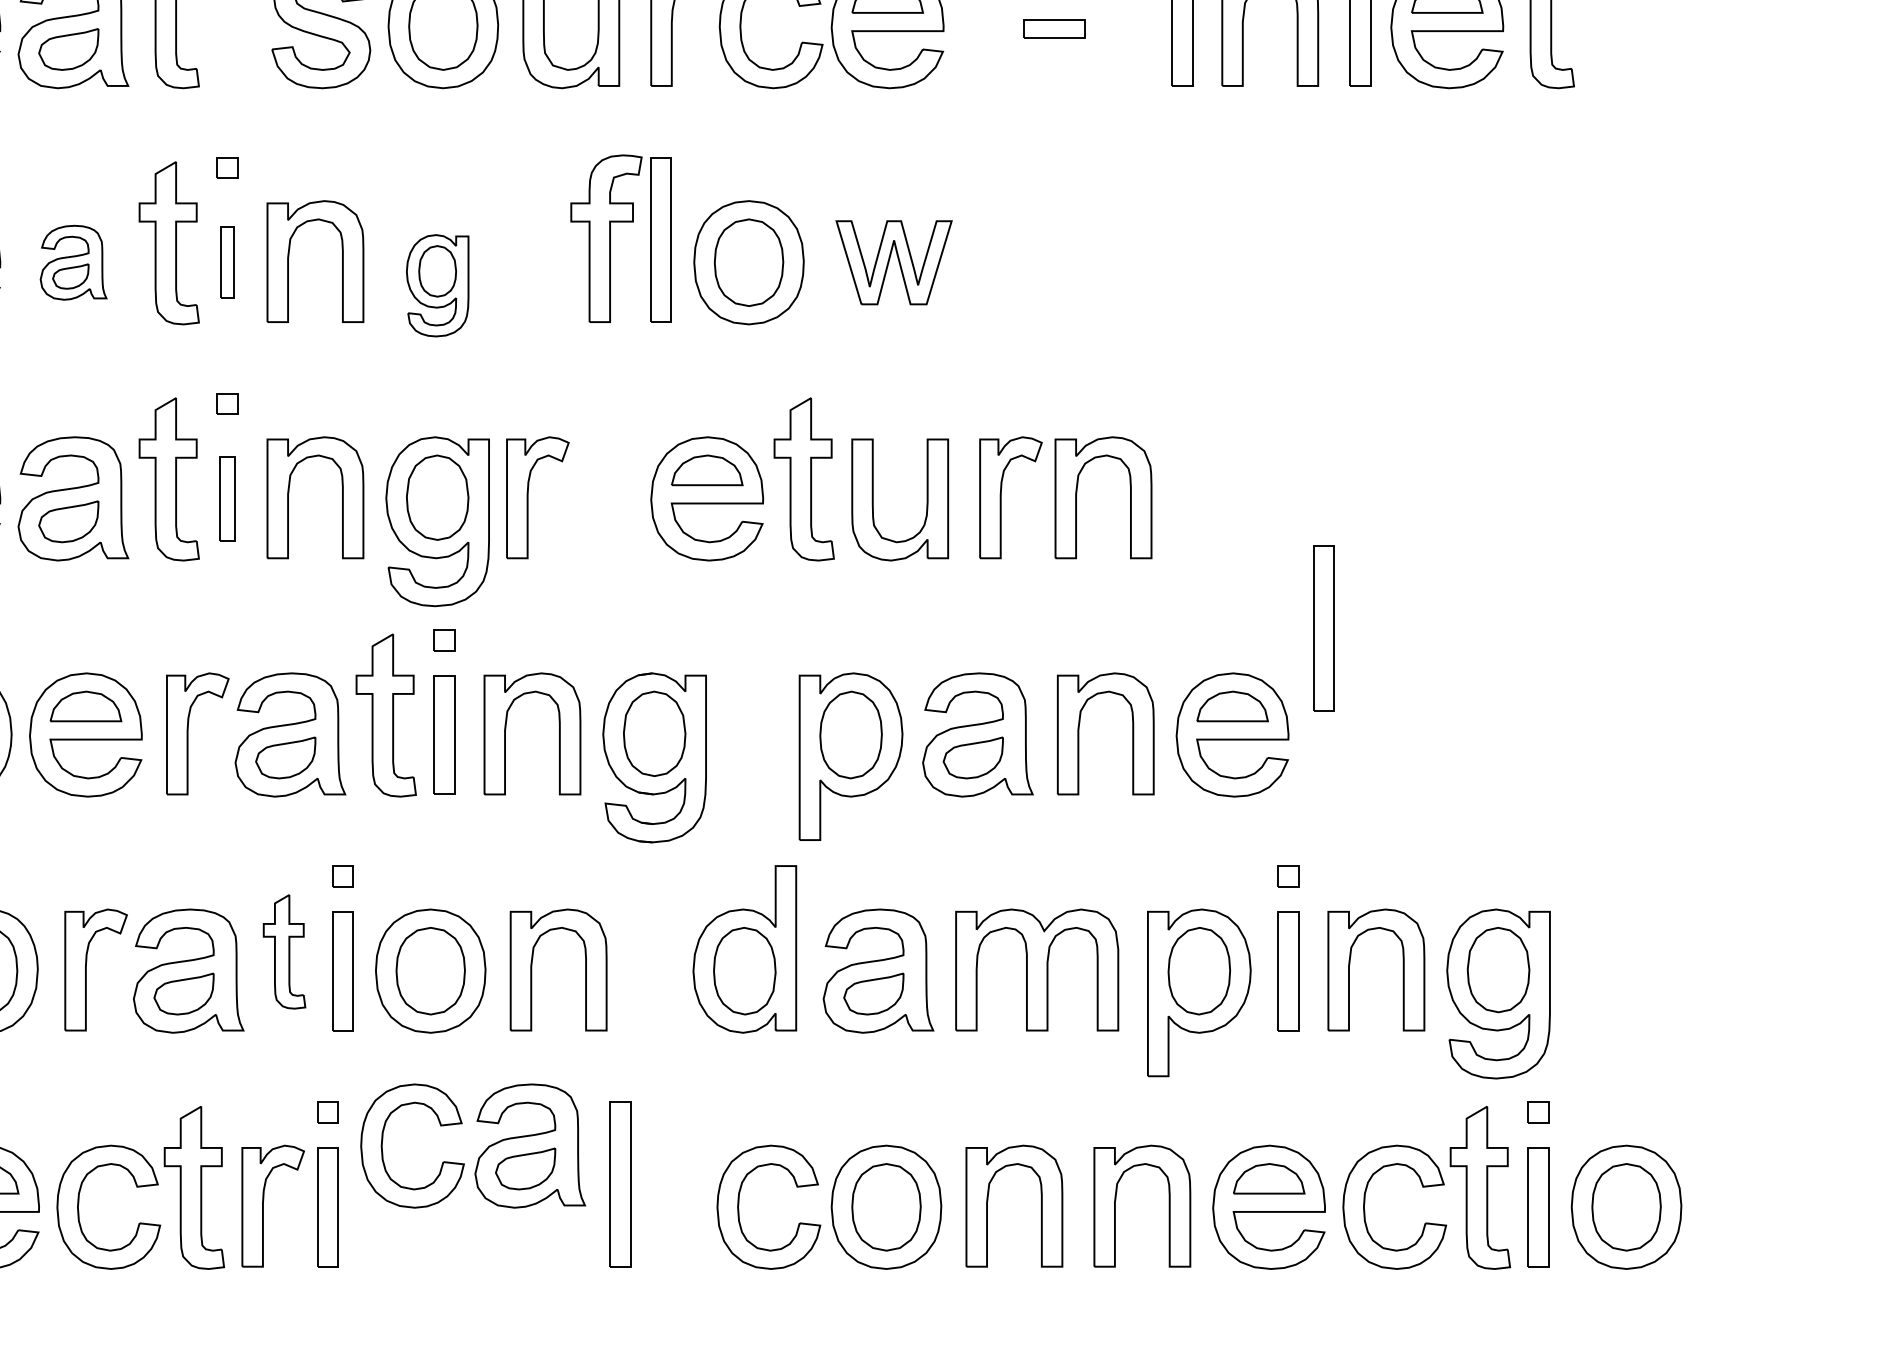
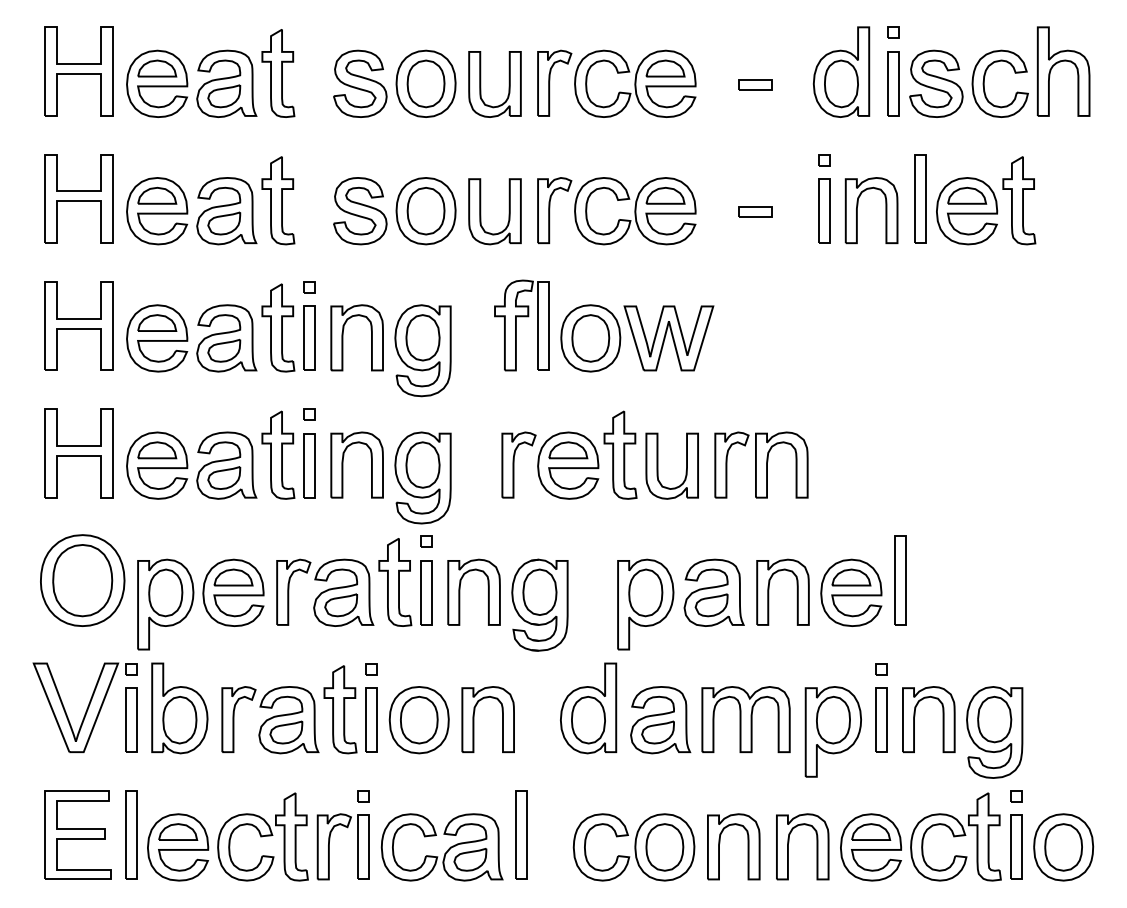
part: (227, 261) -> (309, 337), size x1.67
part: (72, 262) -> (226, 338), size x1.67
part: (893, 262) -> (668, 338), size x1.43
part: (436, 285) -> (422, 350), size x1.67
part: (536, 496) -> (518, 464), moved
part: (227, 498) -> (309, 465), size x1.43
part: (1323, 628) -> (900, 580), moved
part: (284, 951) -> (340, 709), size x1.43
part: (483, 1149) -> (447, 849), moved

